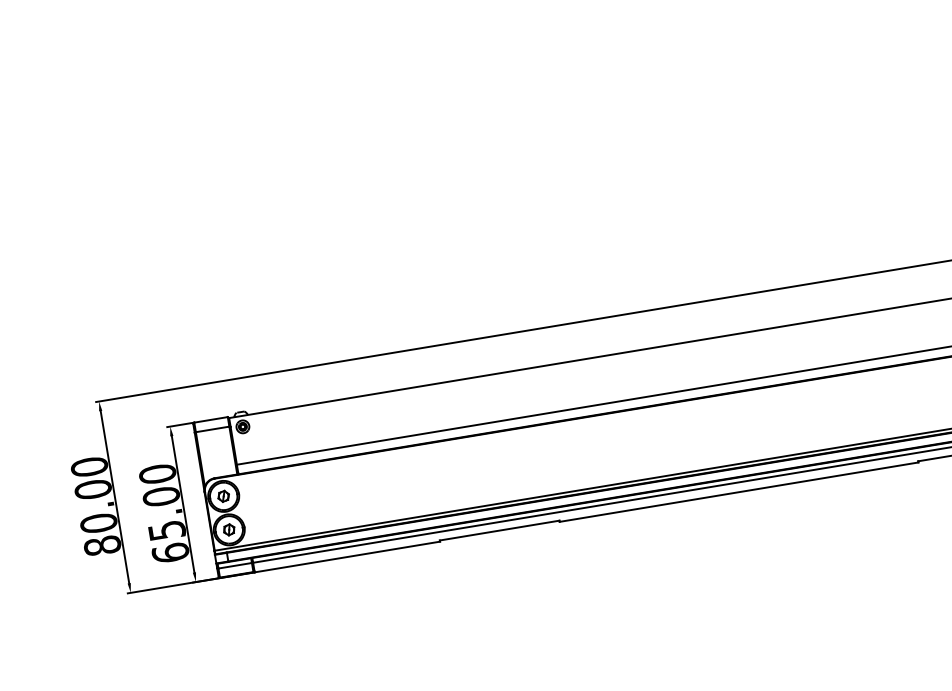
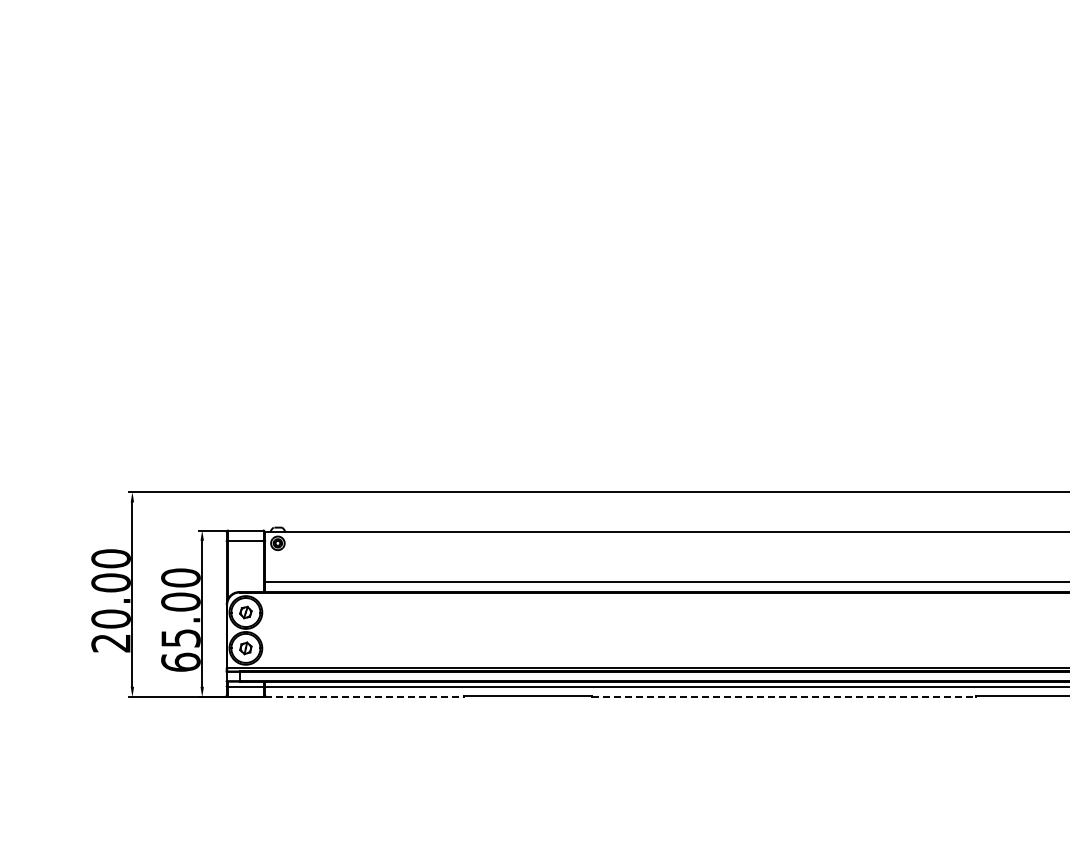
line: (739, 492) -> (784, 697), solid -> dashed
text: (101, 545) -> (110, 642), 80.00 -> 20.00
line: (347, 557) -> (364, 697), solid -> dashed

